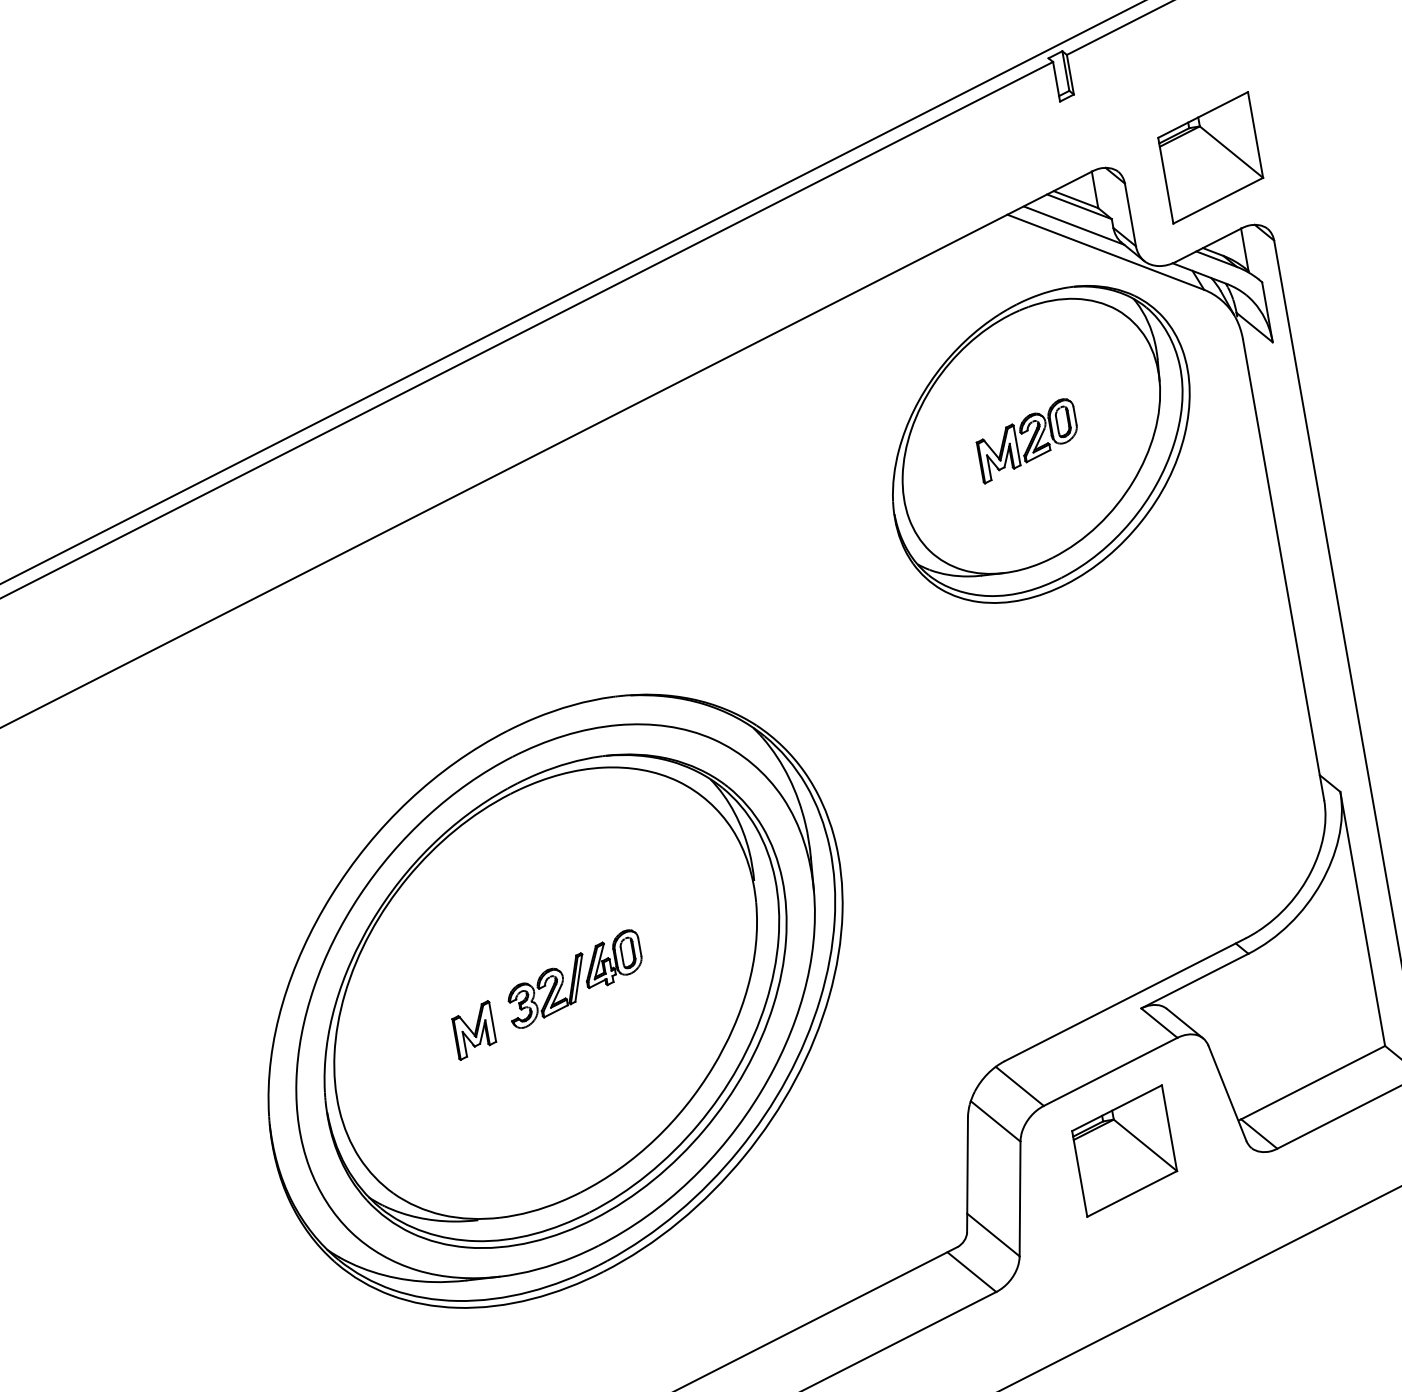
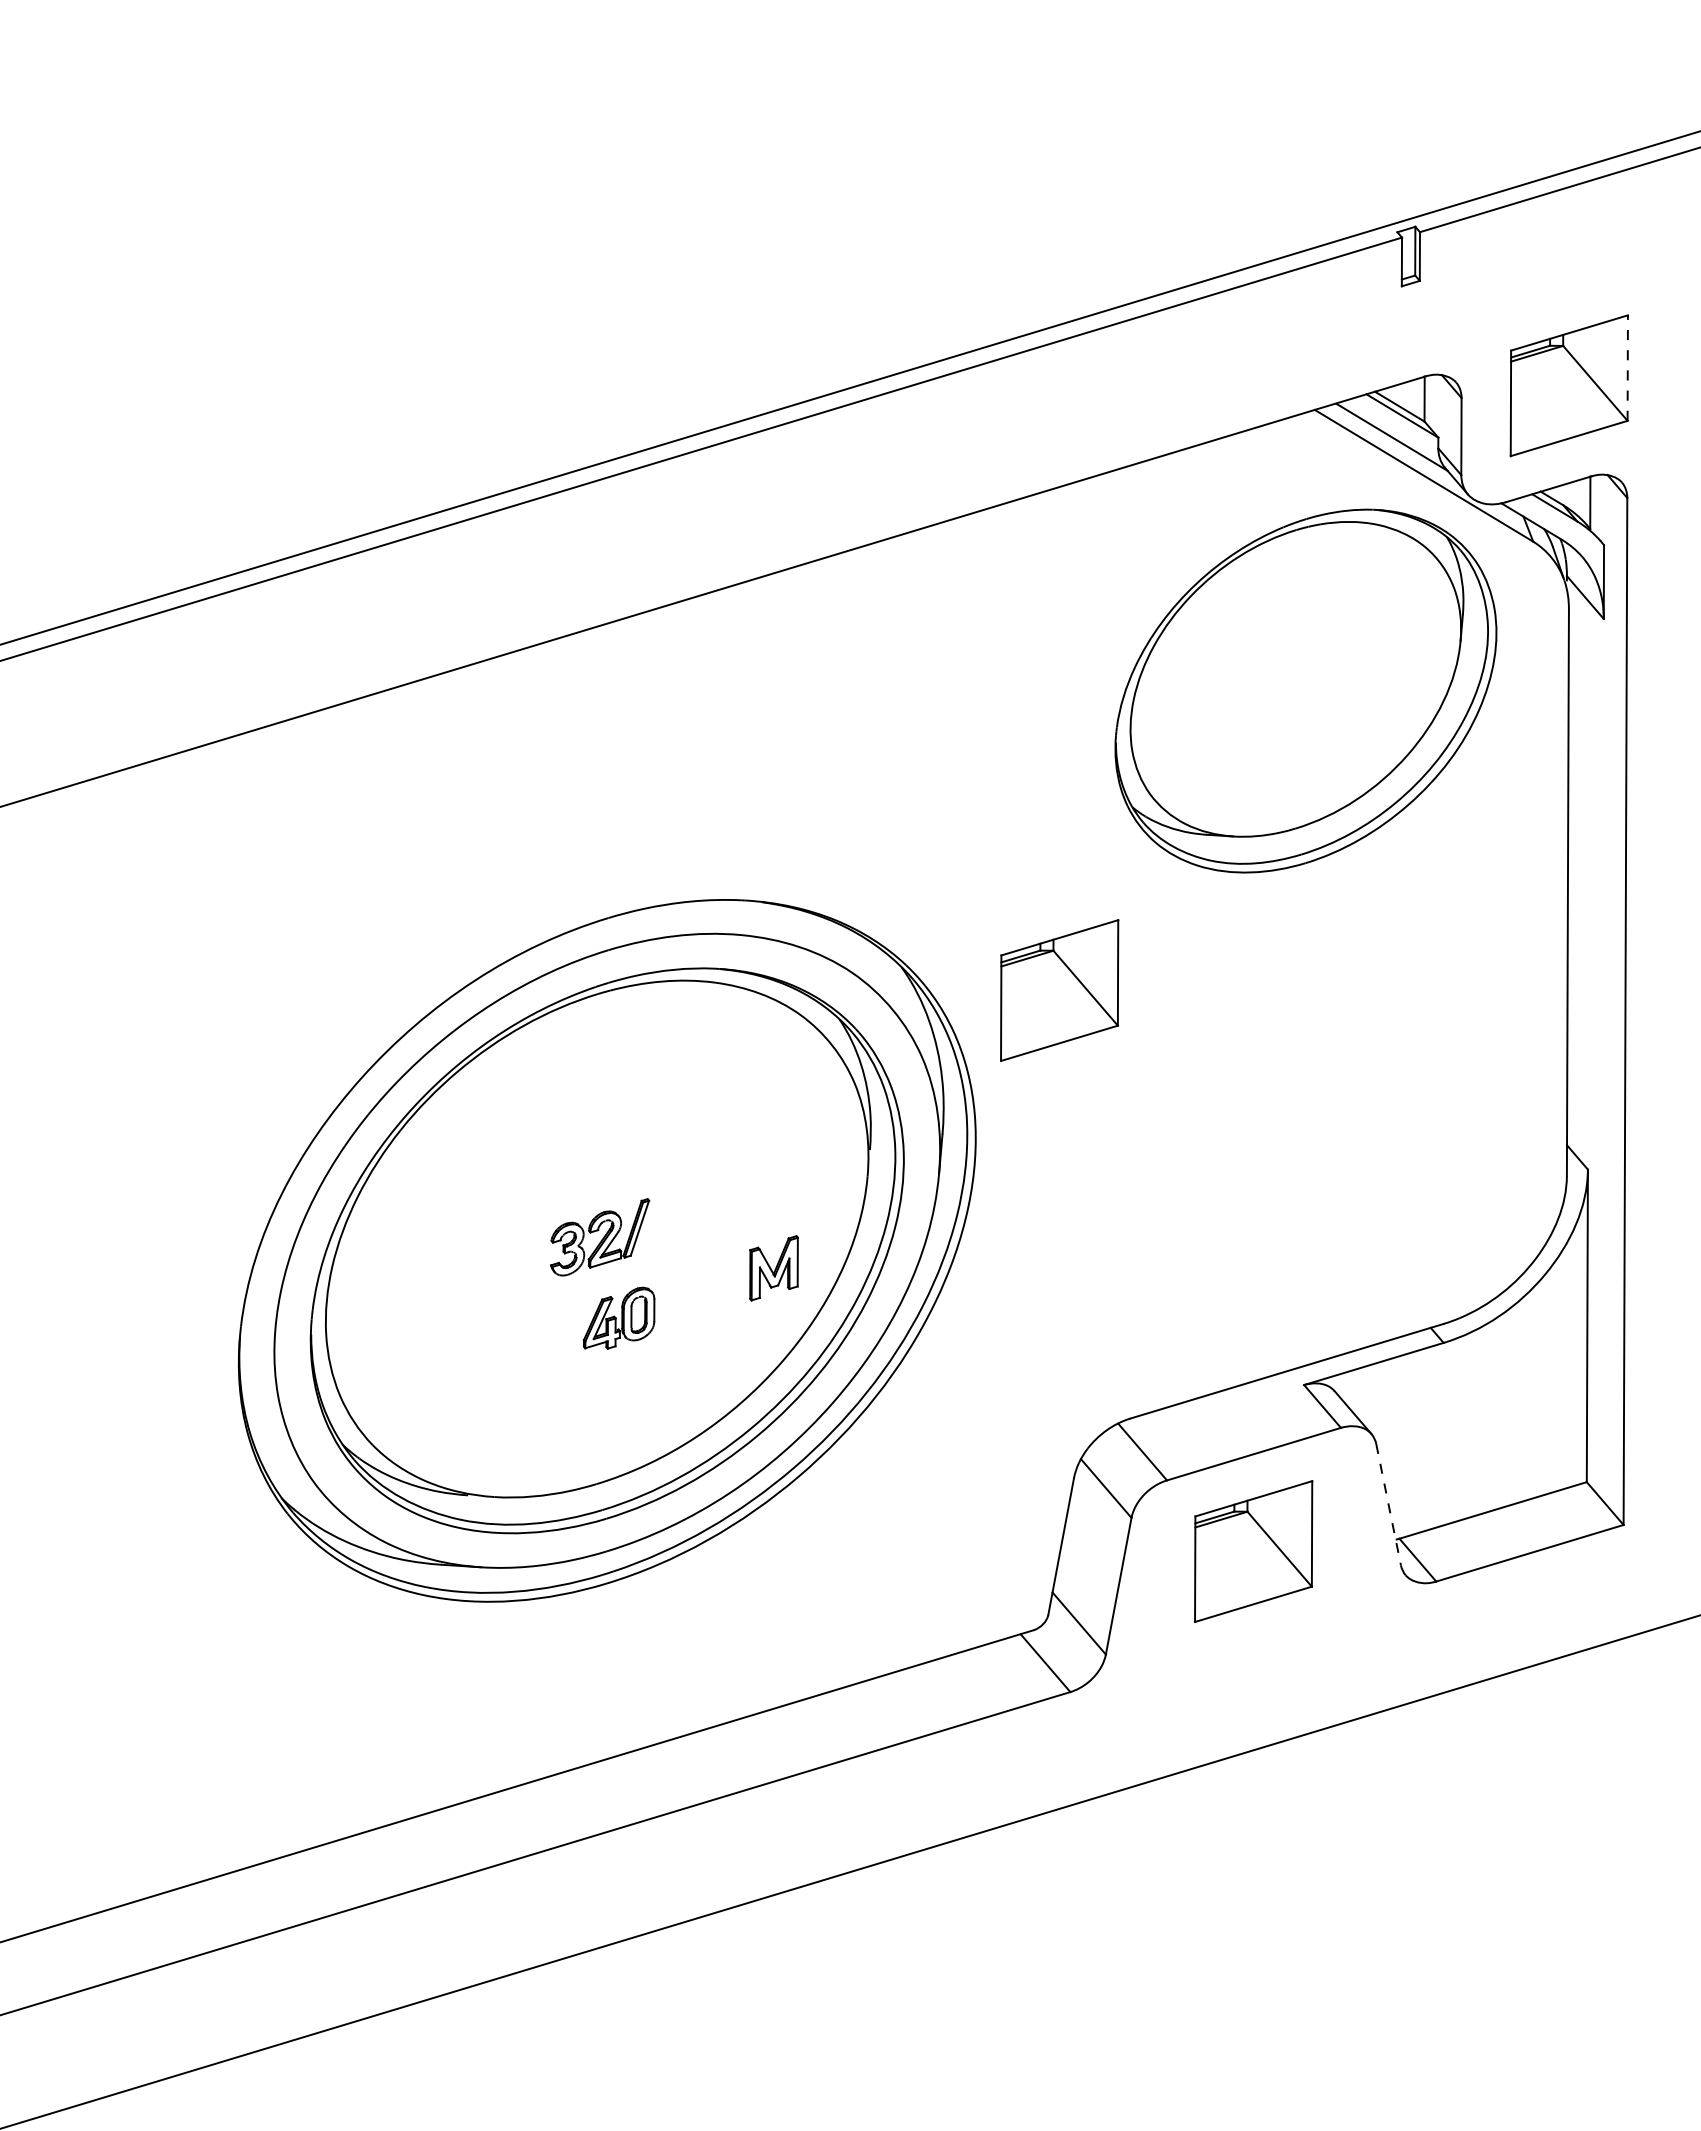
line: (1255, 135) -> (1627, 368), solid -> dashed
part: (1027, 440) -> (1290, 683), removed
part: (884, 723) -> (1059, 990), added
part: (611, 958) -> (618, 1317), moved
part: (473, 1030) -> (773, 1268), moved
line: (1227, 1093) -> (1388, 1504), solid -> dashed

